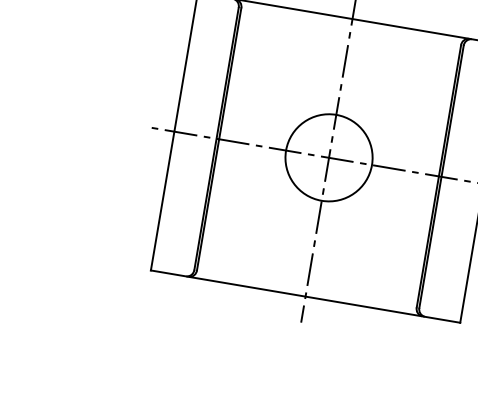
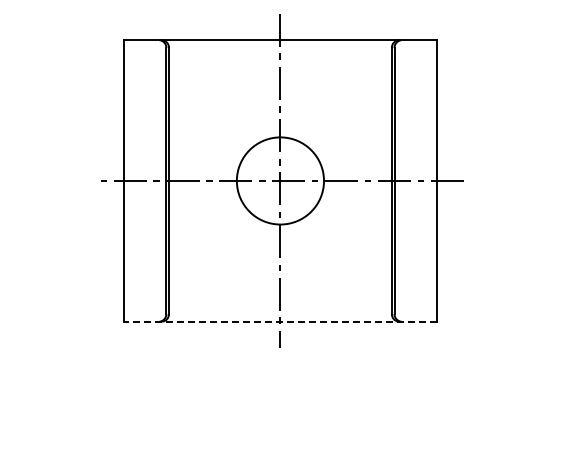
line: (305, 296) -> (280, 321), solid -> dashed

